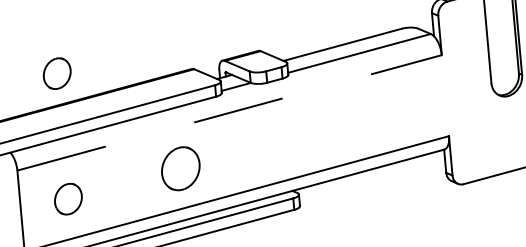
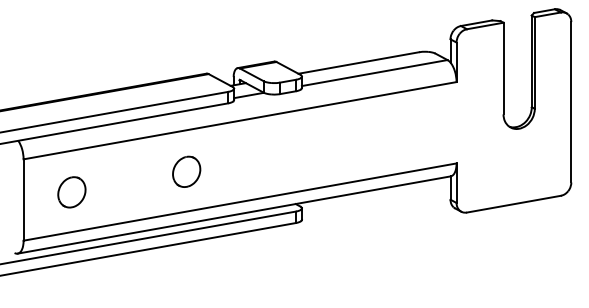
part: (56, 73) -> (71, 66), removed
line: (229, 112) -> (240, 120), dashed -> solid
part: (180, 168) -> (186, 171), size x0.71

